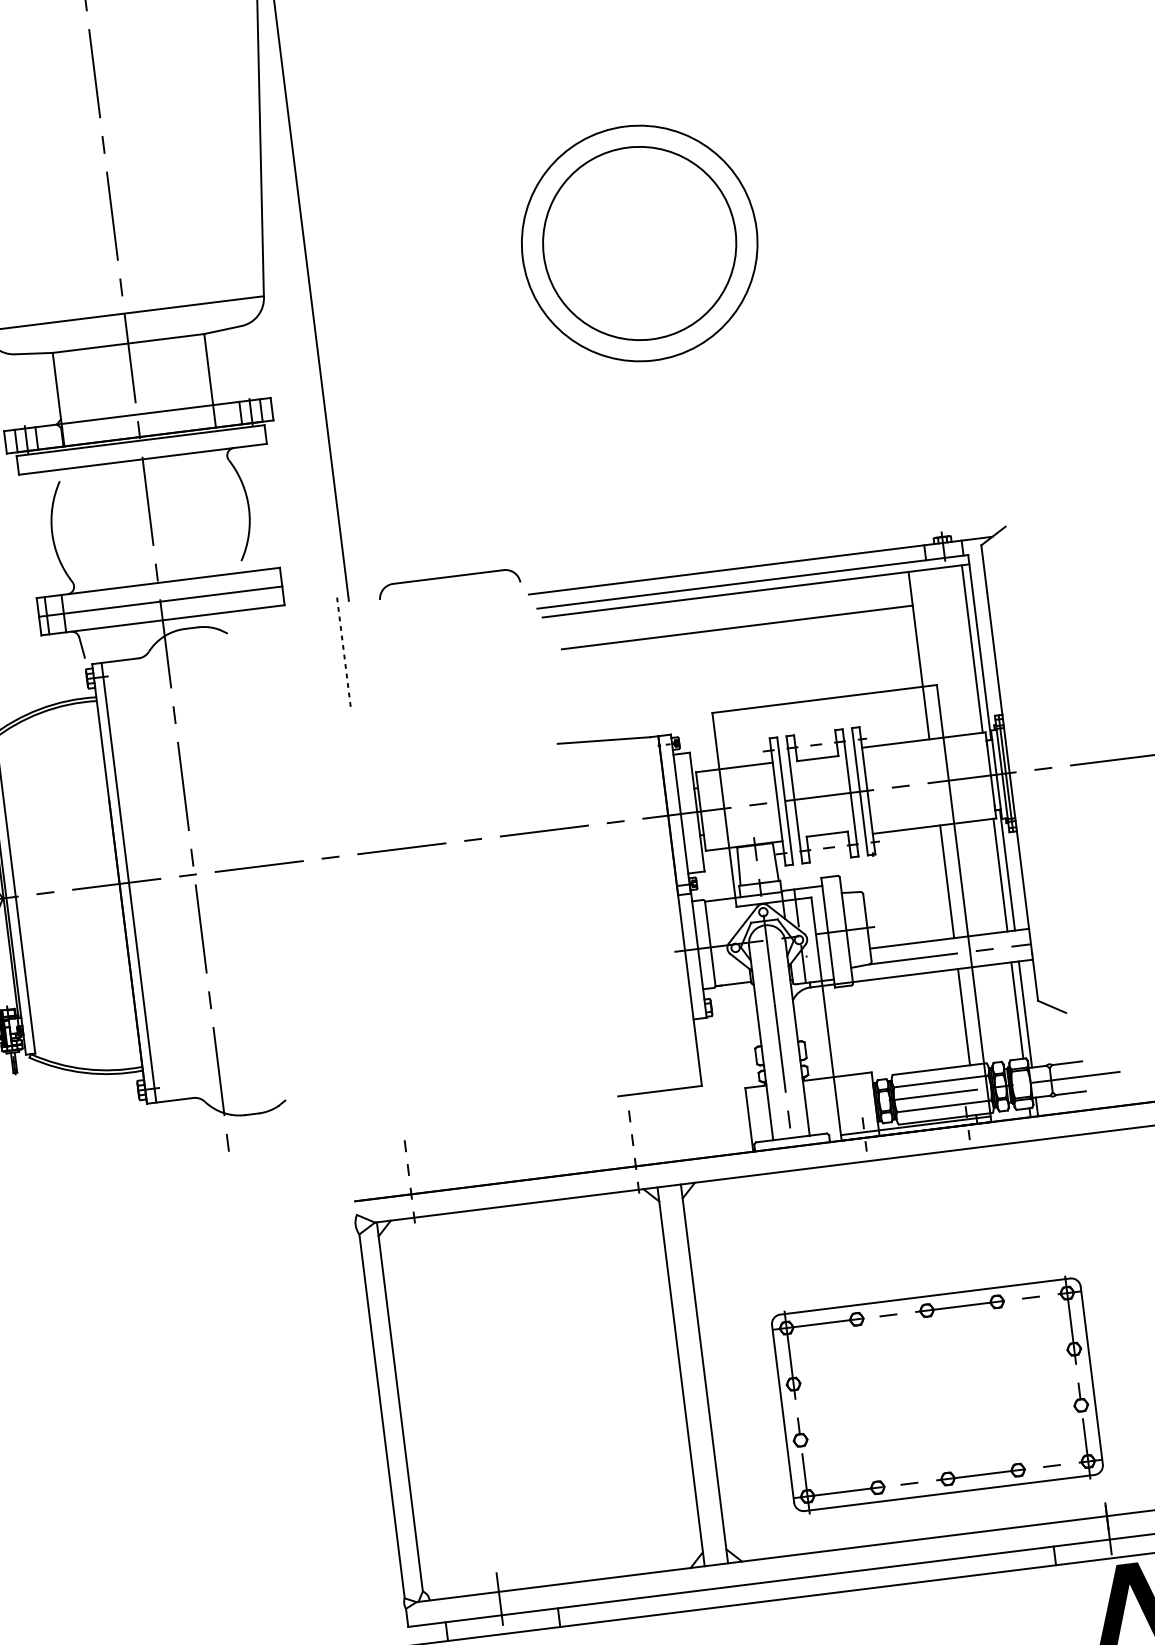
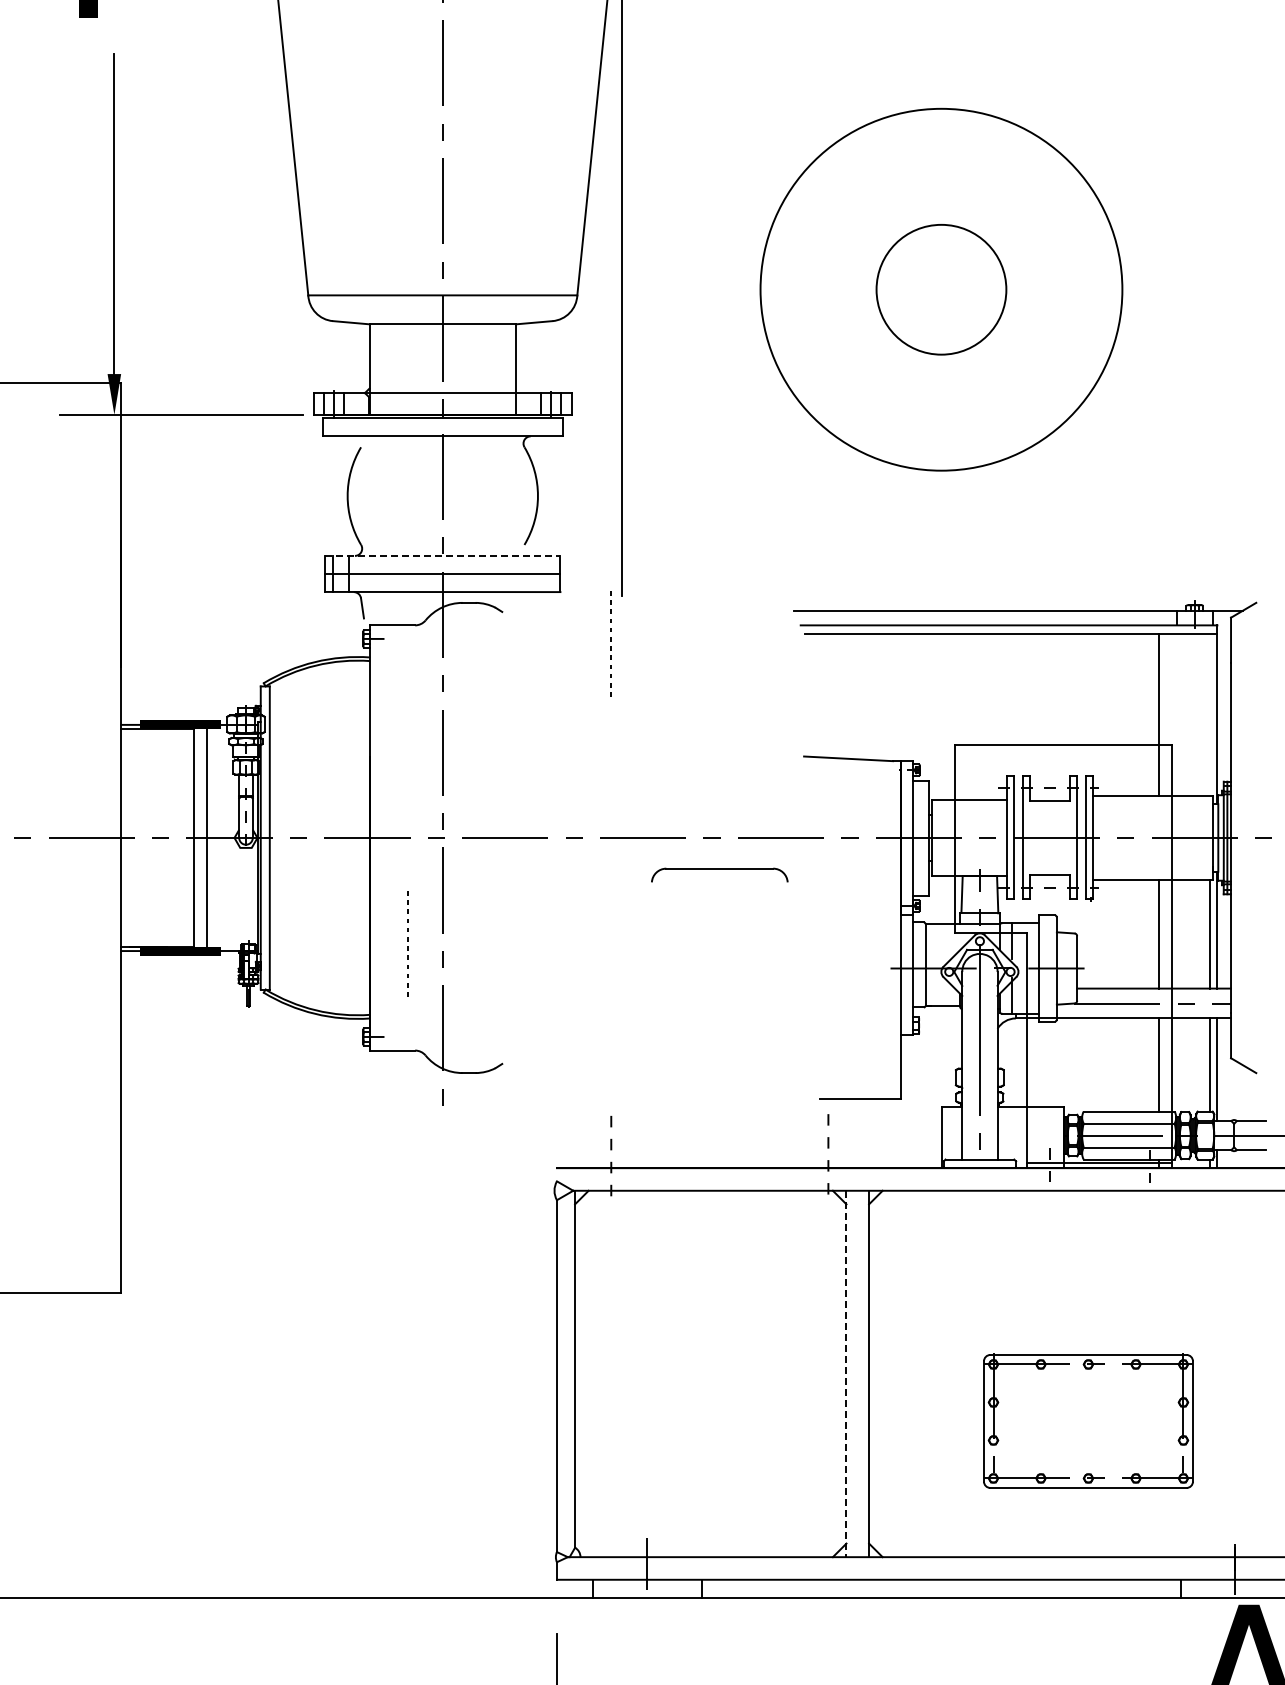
circle: (639, 243) -> (941, 289), size x0.7
circle: (639, 243) -> (941, 289), size x1.6
line: (157, 582) -> (442, 555), solid -> dashed
part: (448, 583) -> (719, 874), moved
line: (736, 627) -> (988, 666), removed
line: (972, 649) -> (1210, 715), removed
line: (129, 882) -> (379, 837), removed
line: (171, 986) -> (407, 941), added
line: (681, 1377) -> (846, 1374), solid -> dashed
part: (937, 1394) -> (1088, 1421), size x0.7

